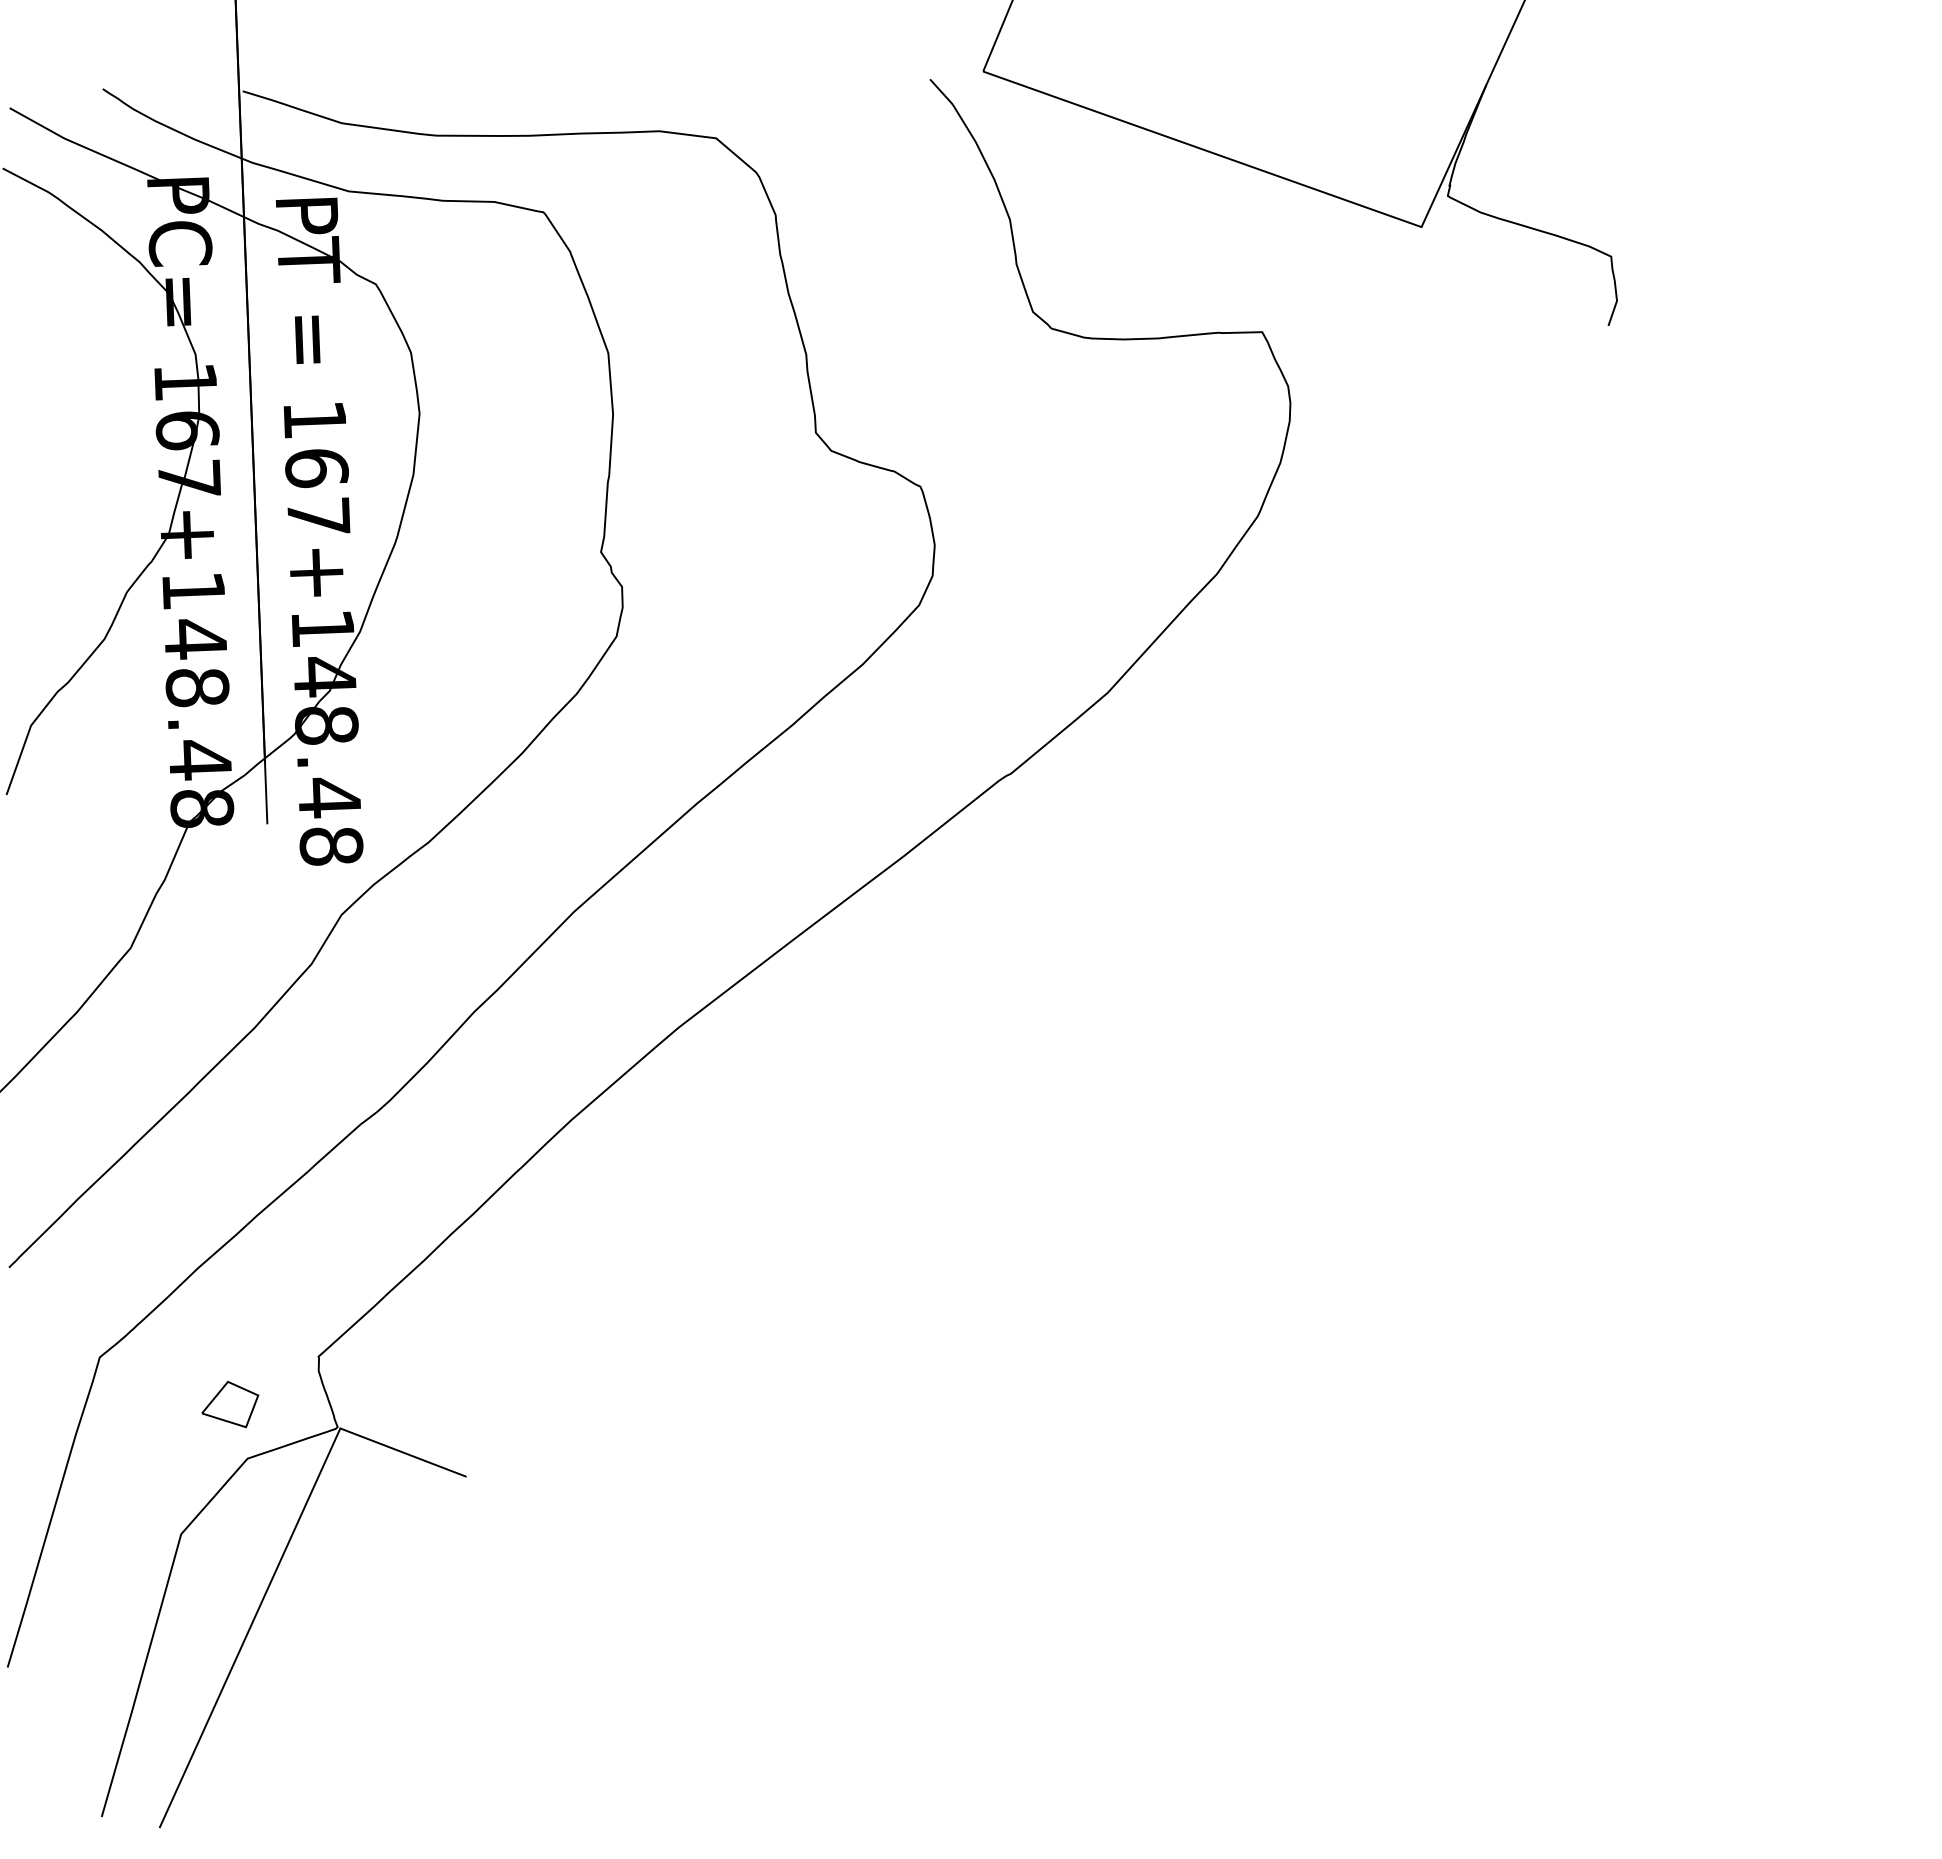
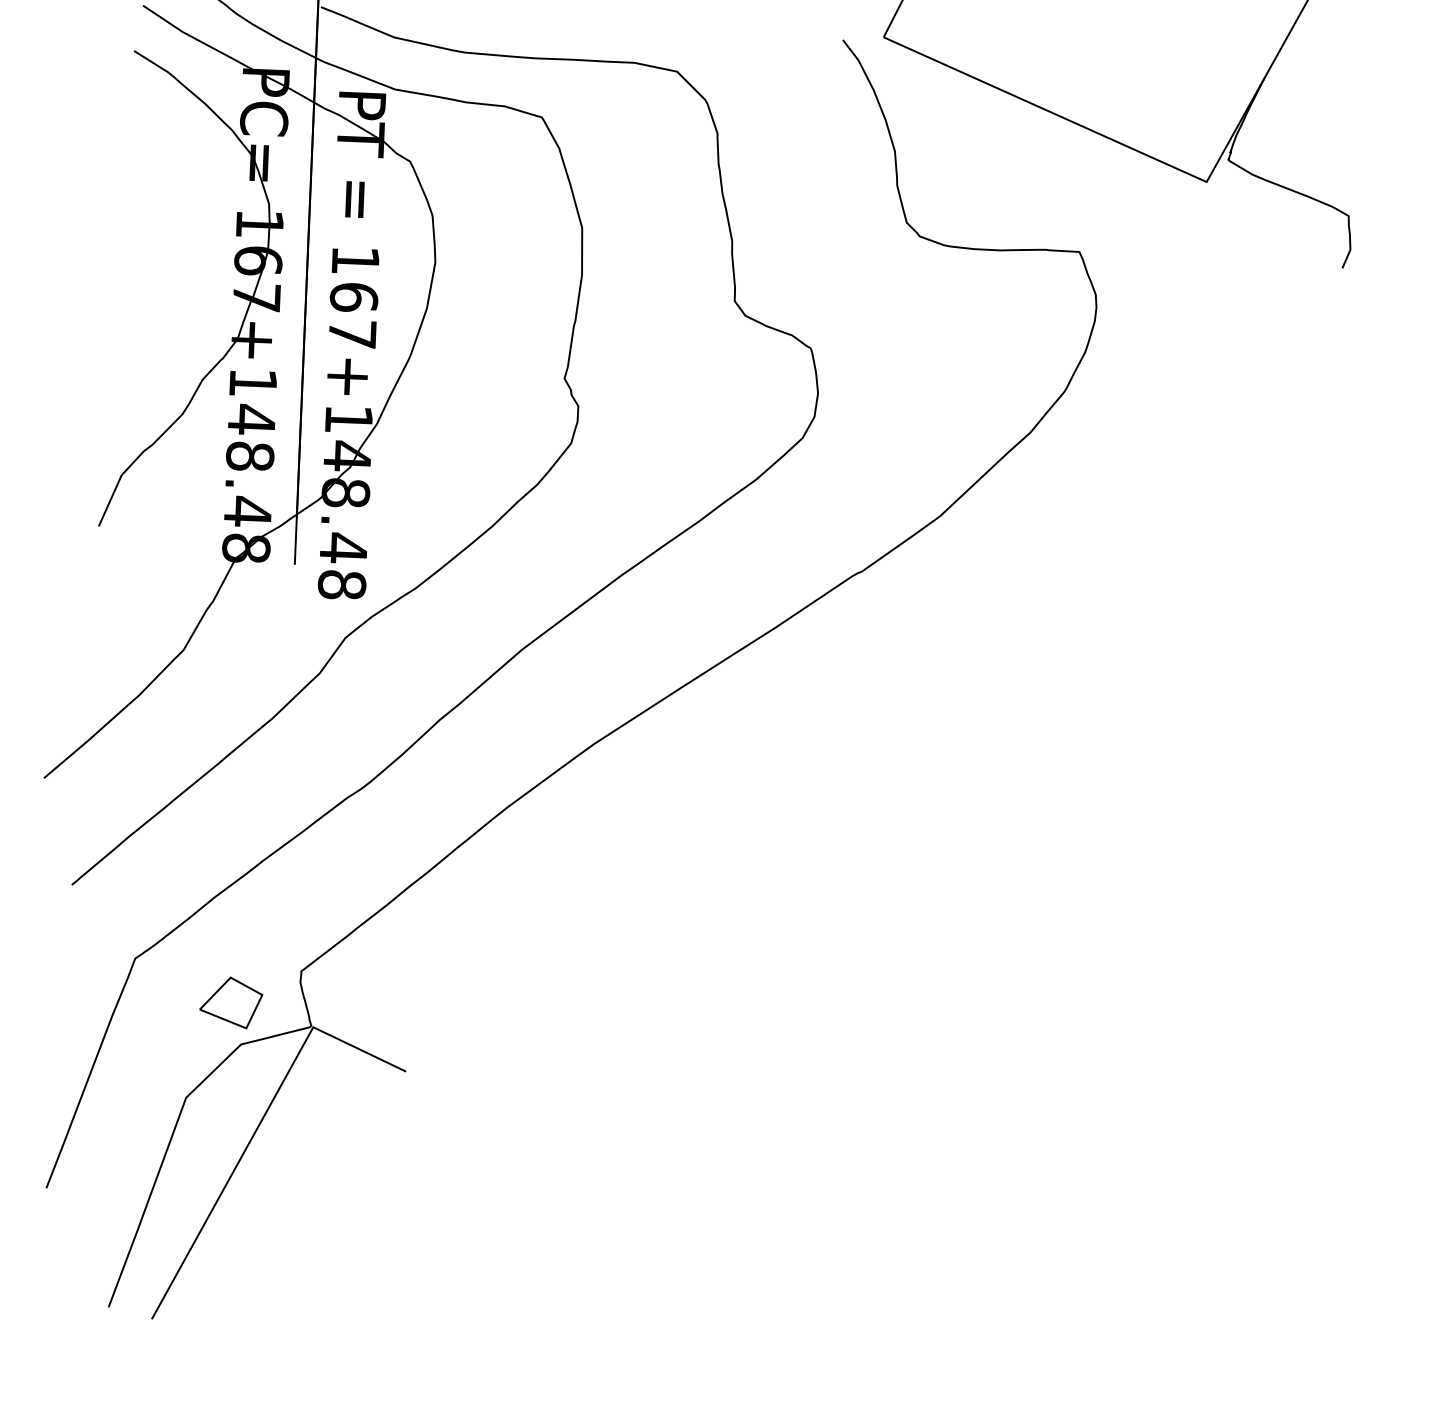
part: (230, 1404) -> (231, 1002), size x1.43

